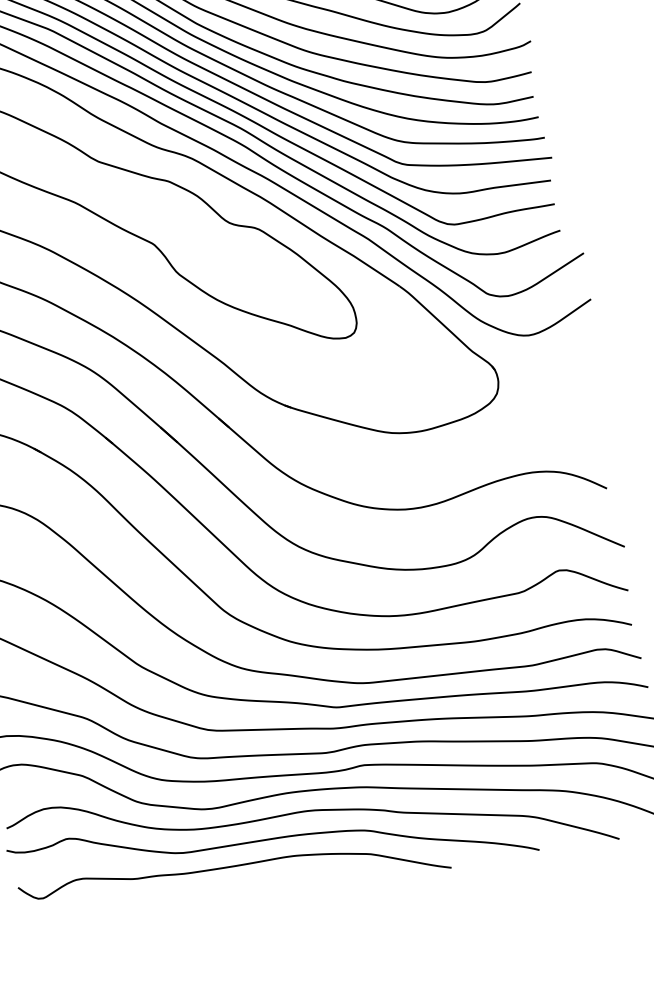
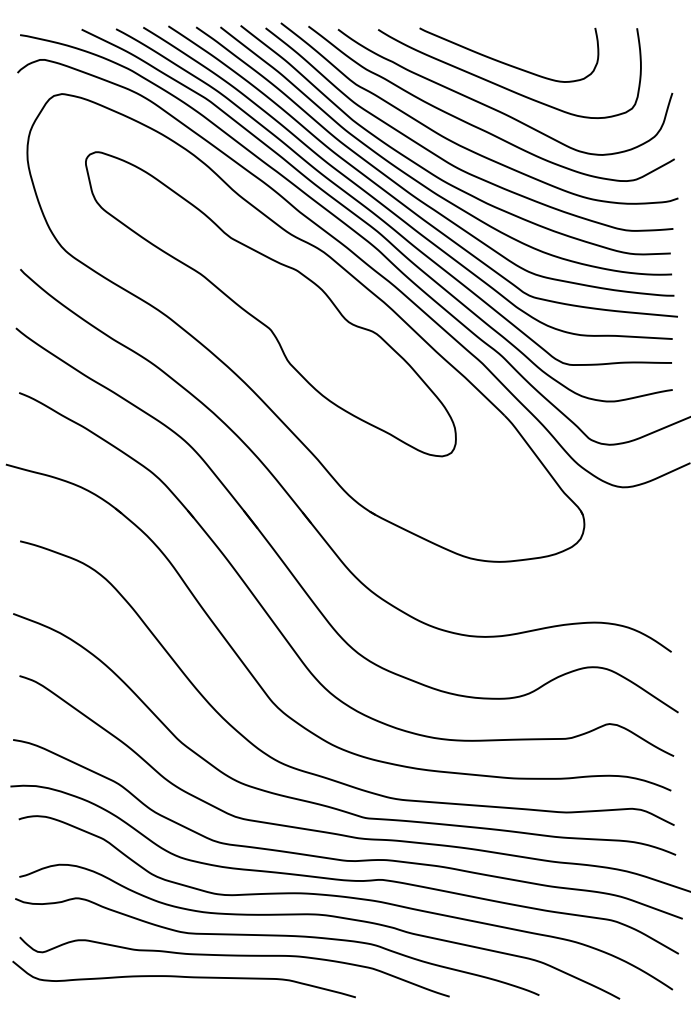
curve: (186, 897) -> (183, 977), added

